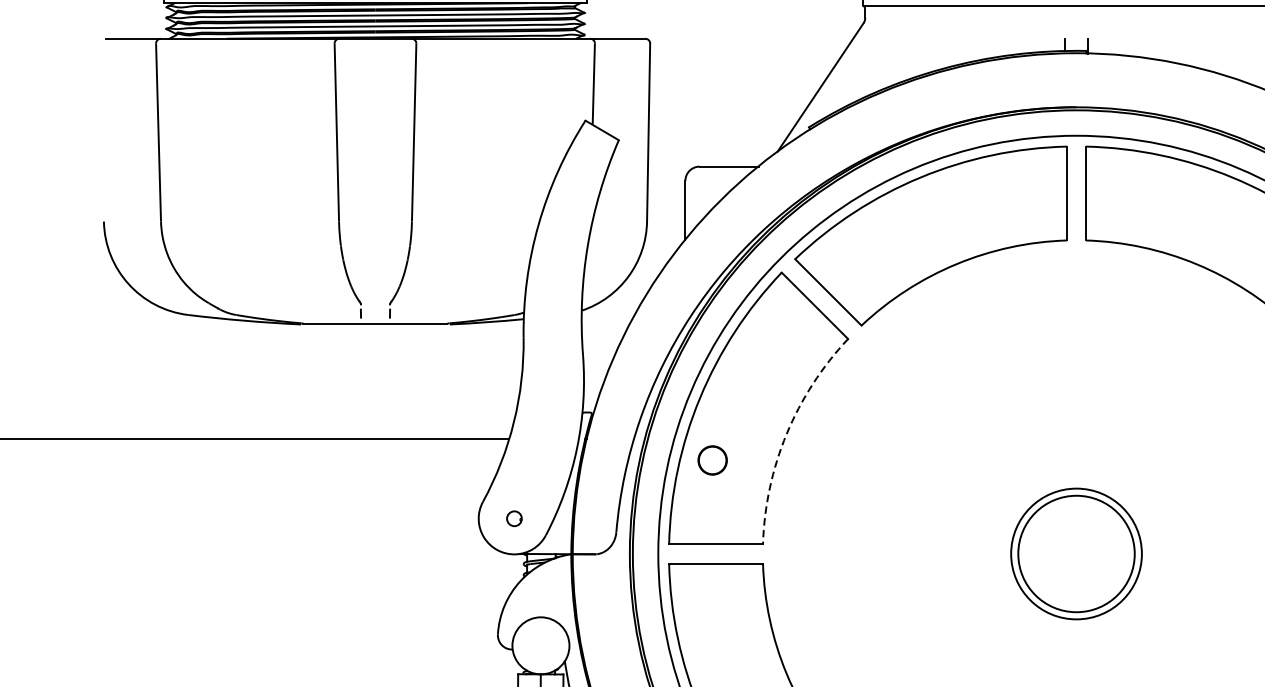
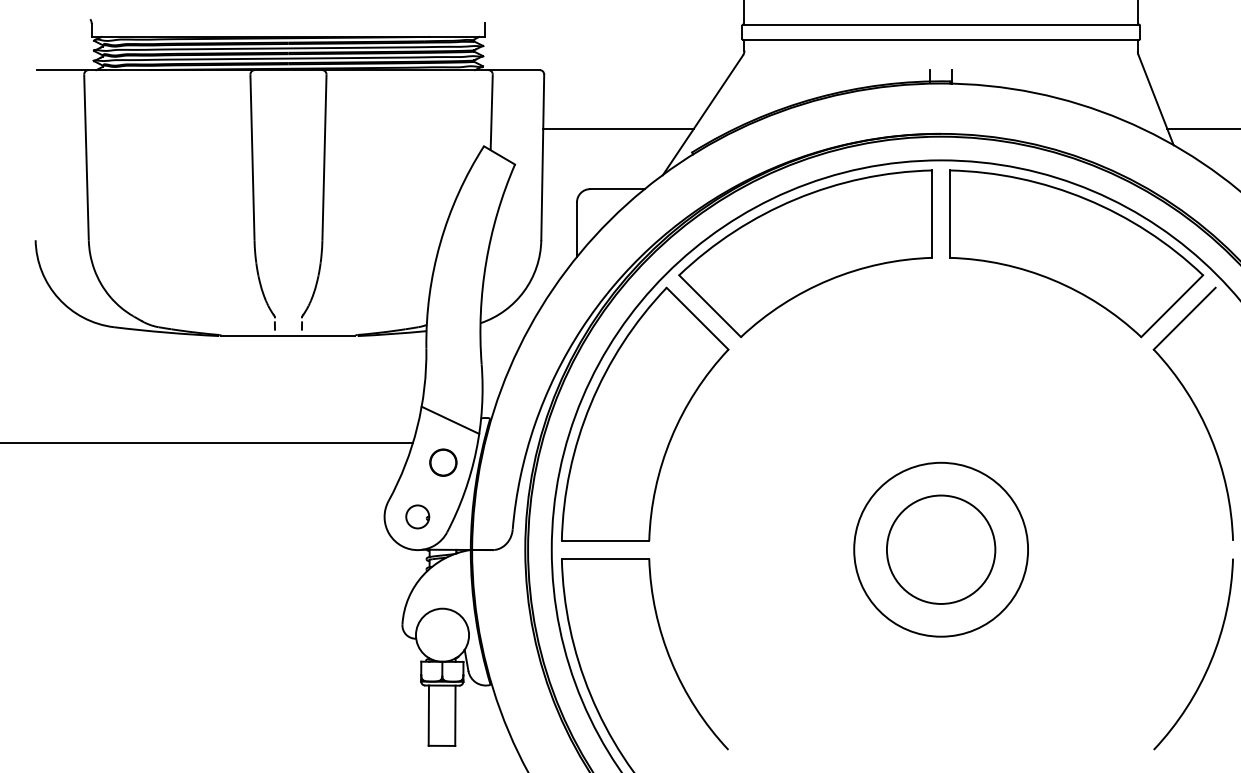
line: (729, 101) -> (618, 128), added
line: (549, 414) -> (450, 419), added
arc: (786, 434) -> (671, 438), dashed -> solid
circle: (712, 460) -> (443, 462), moved
part: (514, 518) -> (417, 516), size x1.67
circle: (1076, 553) -> (941, 549), size x1.43

